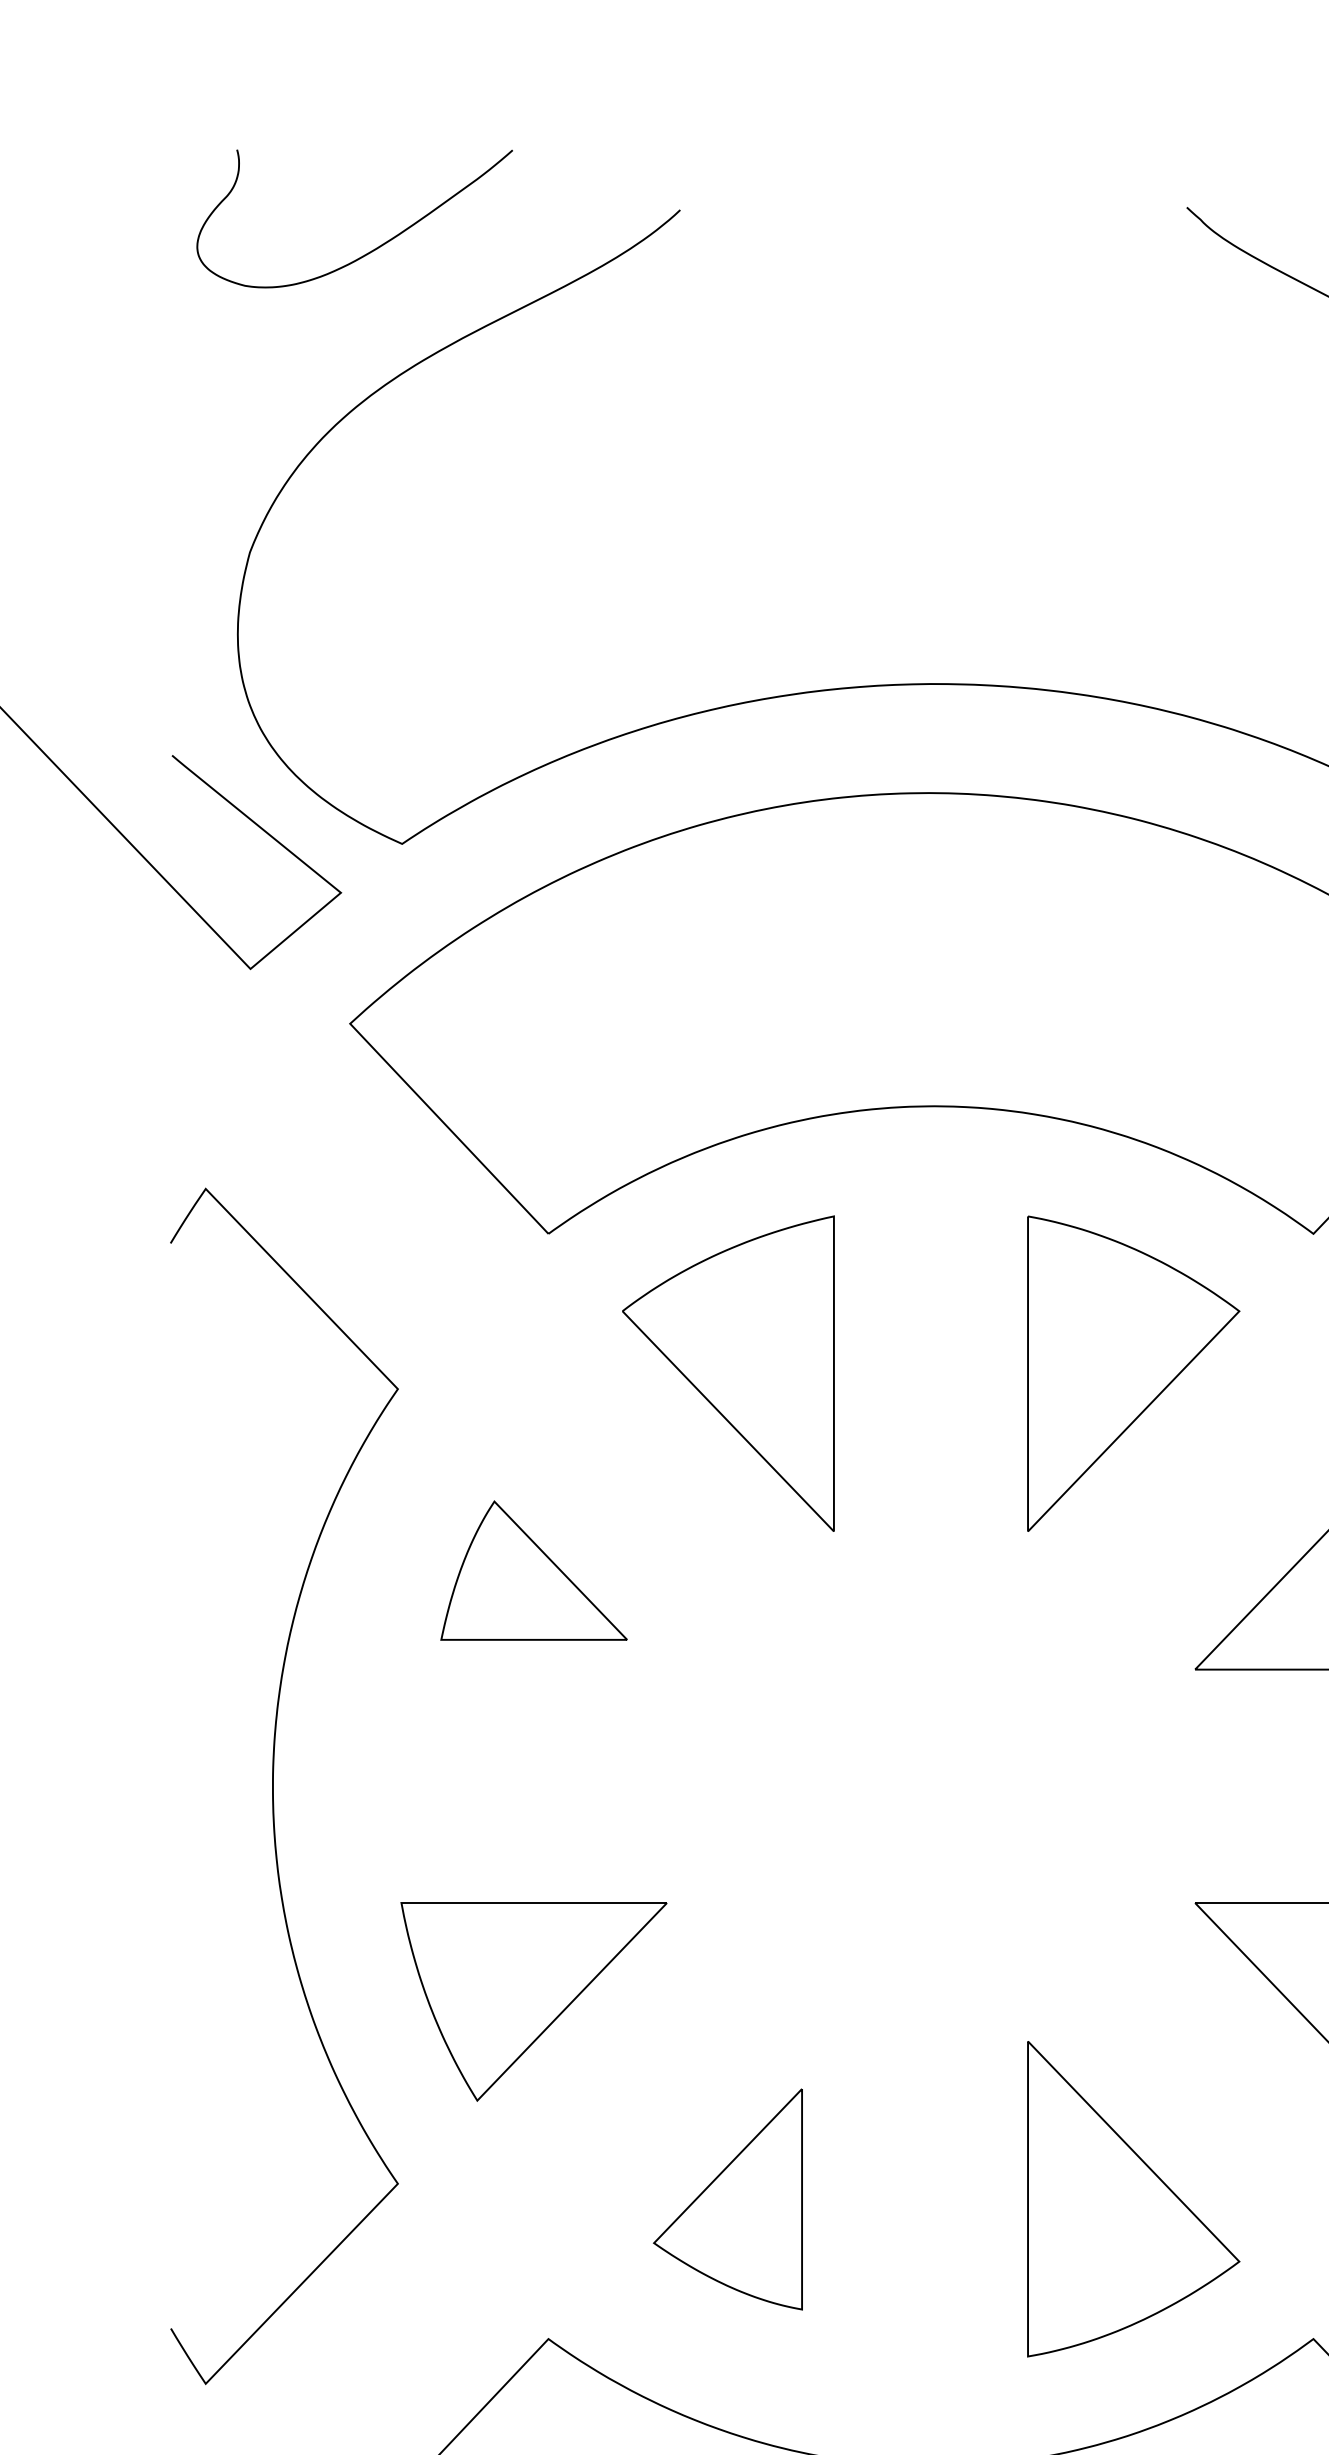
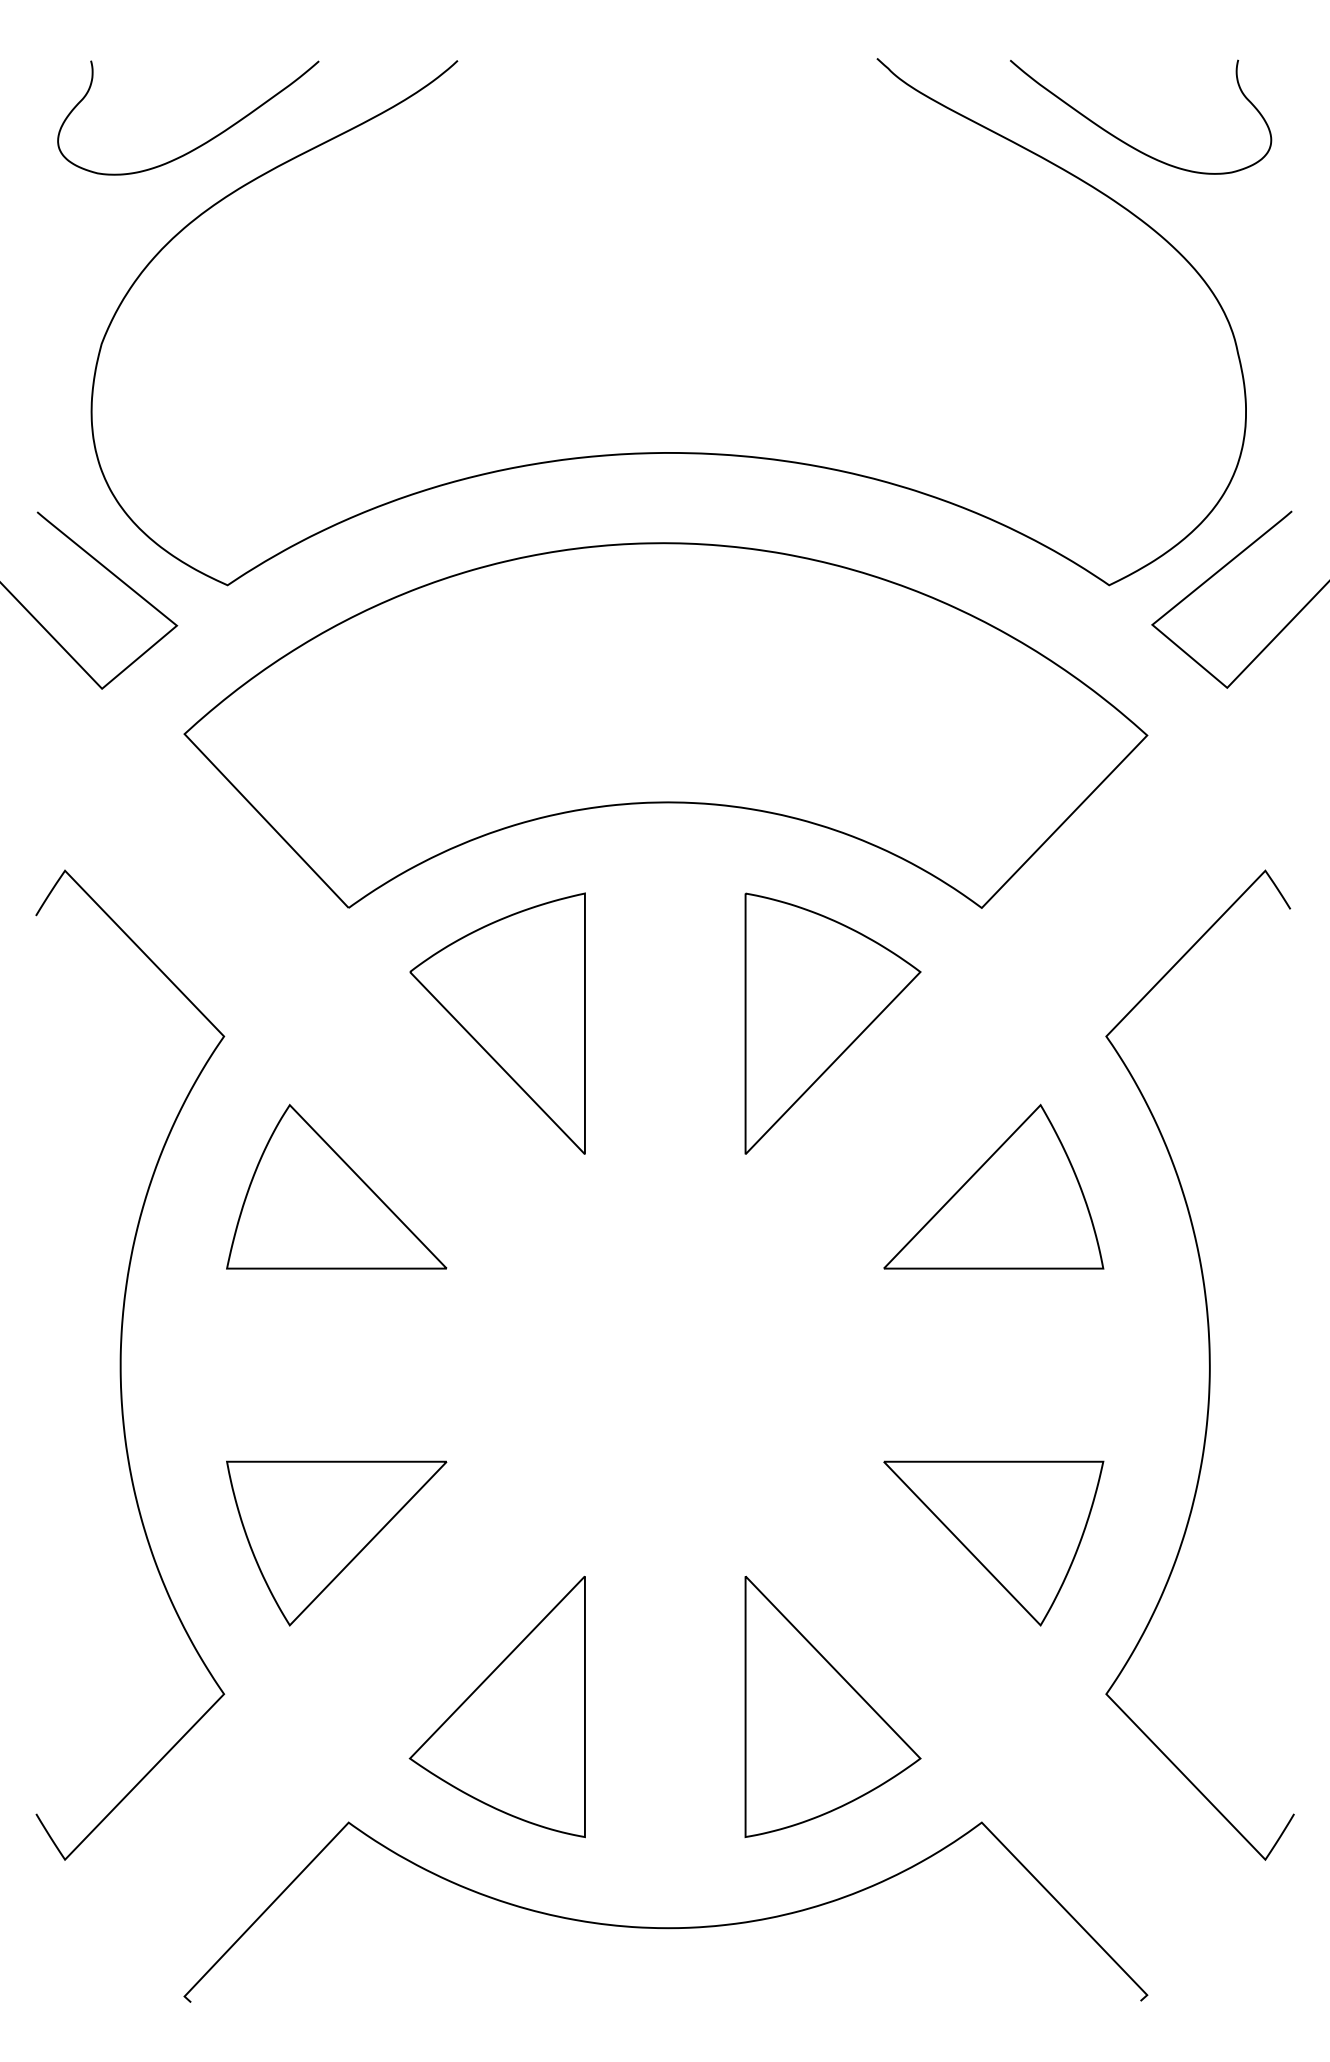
curve: (371, 249) -> (202, 143), moved
part: (533, 1570) -> (336, 1186), size x1.43
part: (727, 2199) -> (496, 1707), size x1.43

